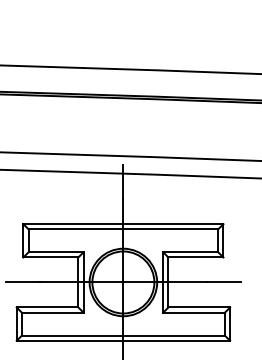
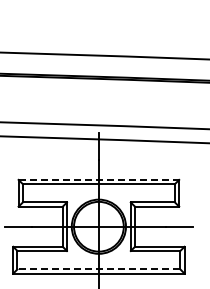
line: (124, 223) -> (99, 179), solid -> dashed
line: (122, 335) -> (98, 269), solid -> dashed

